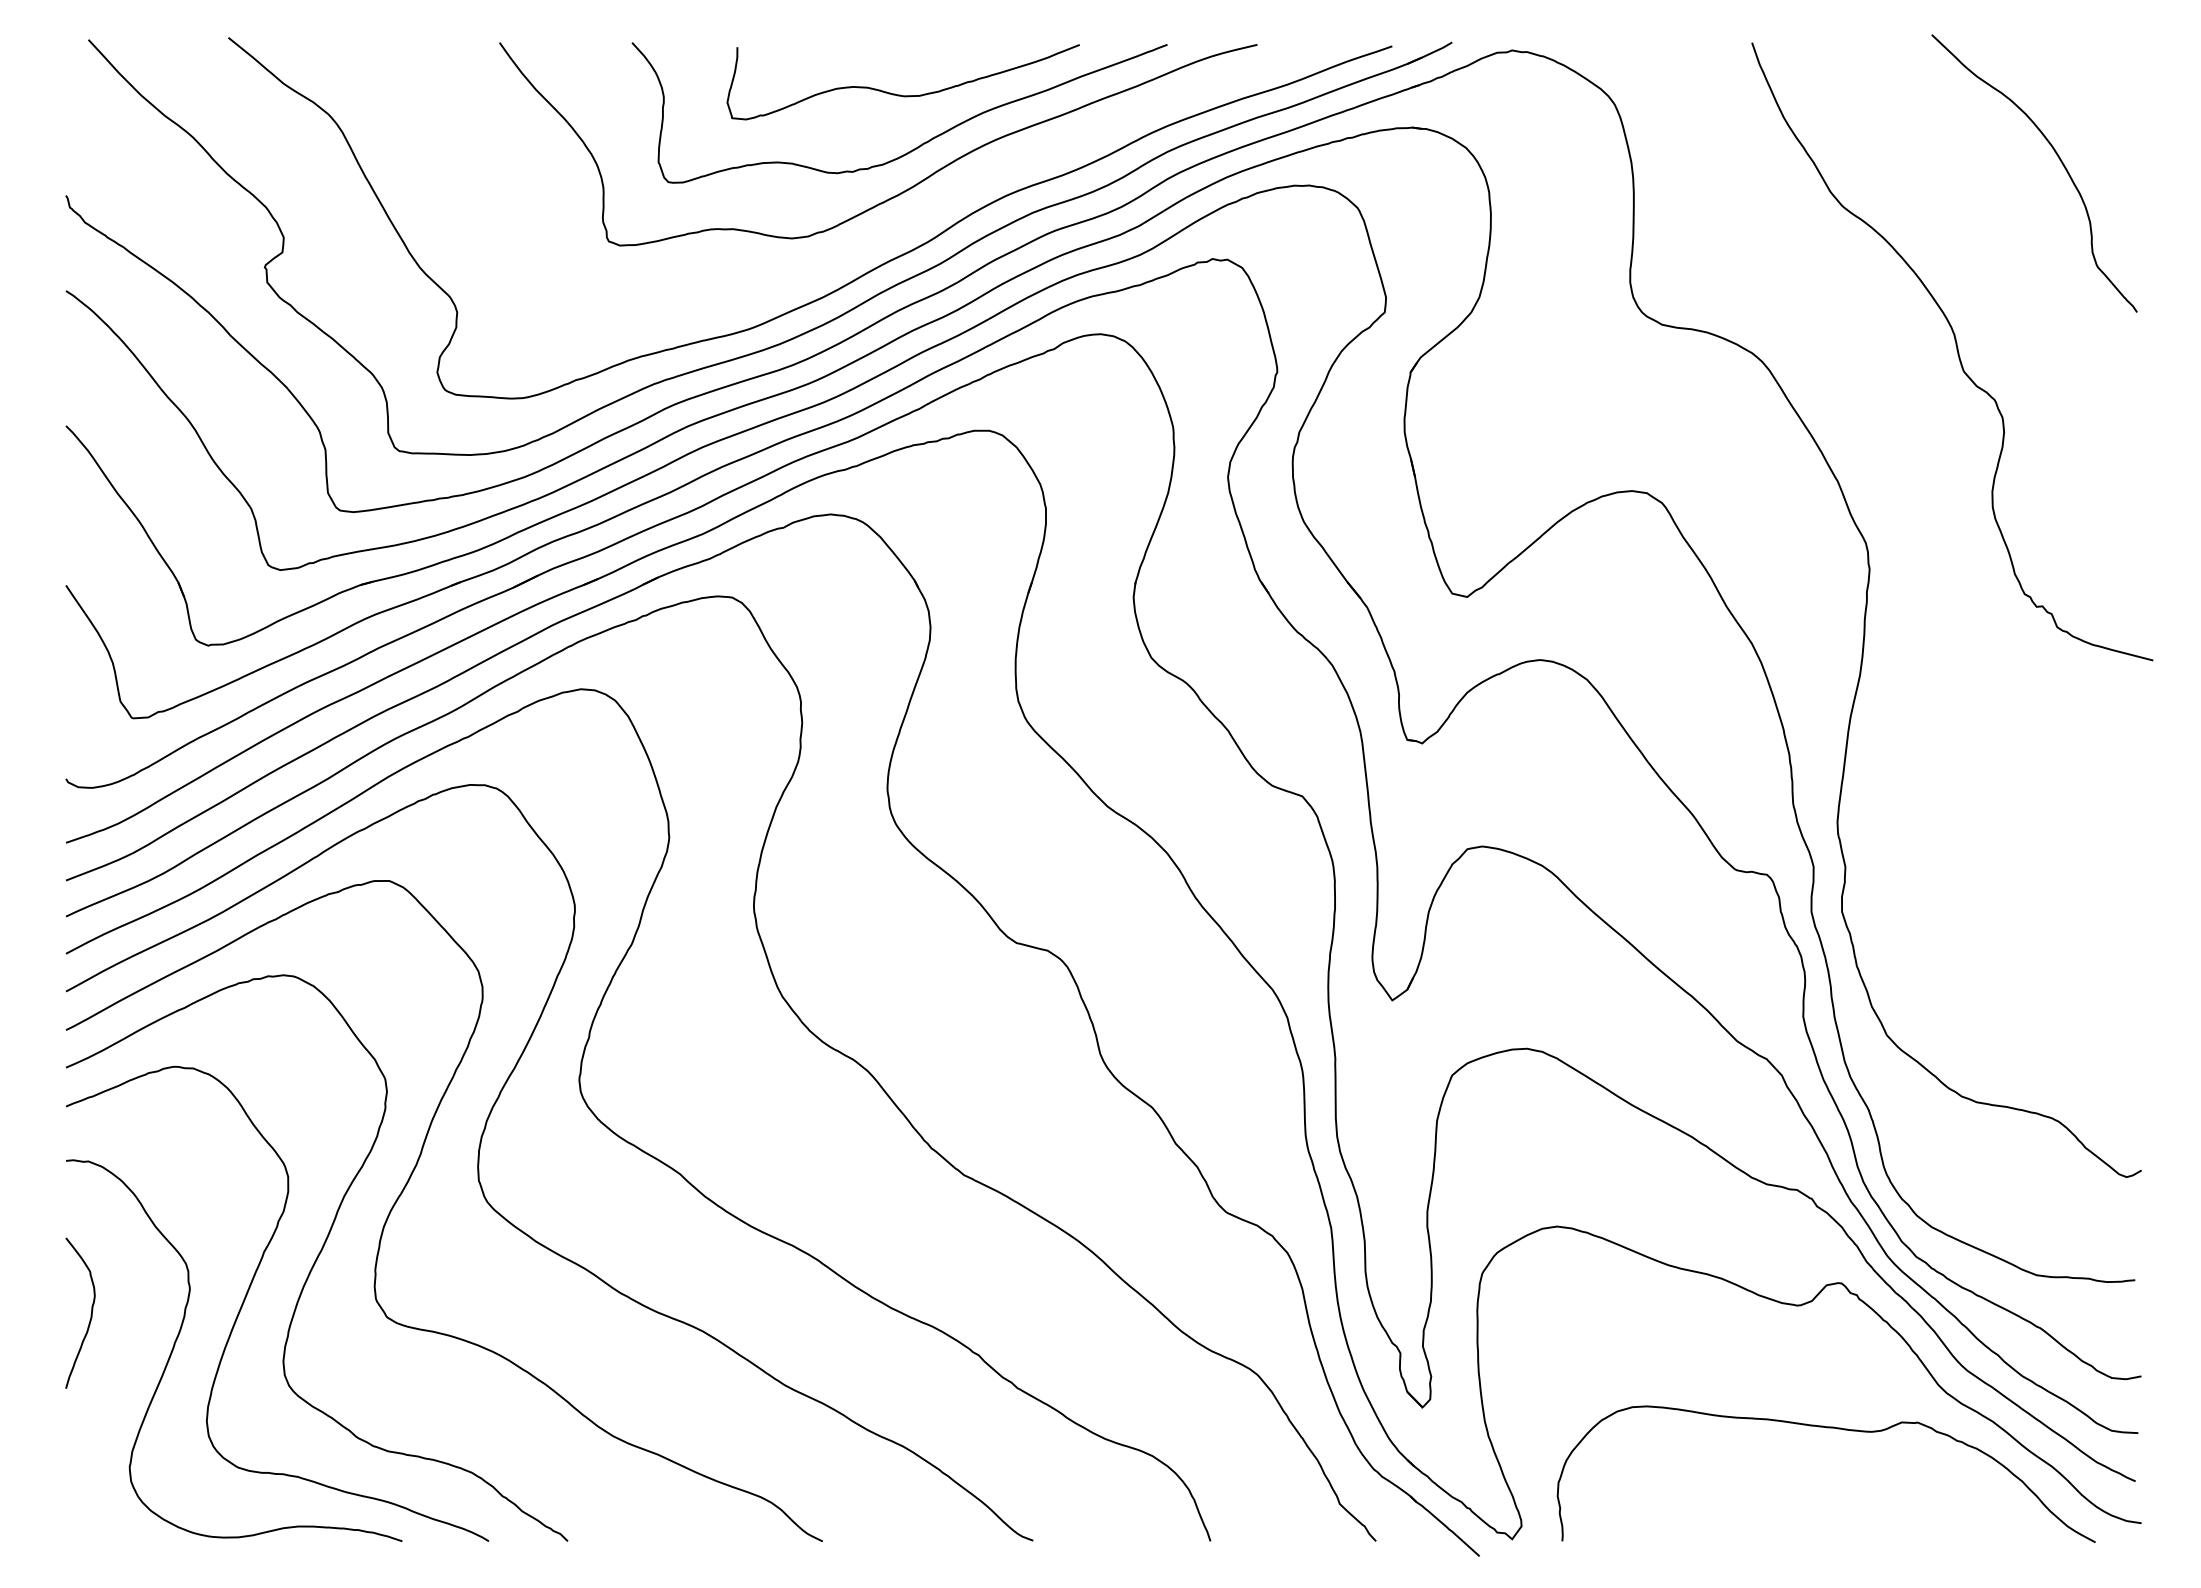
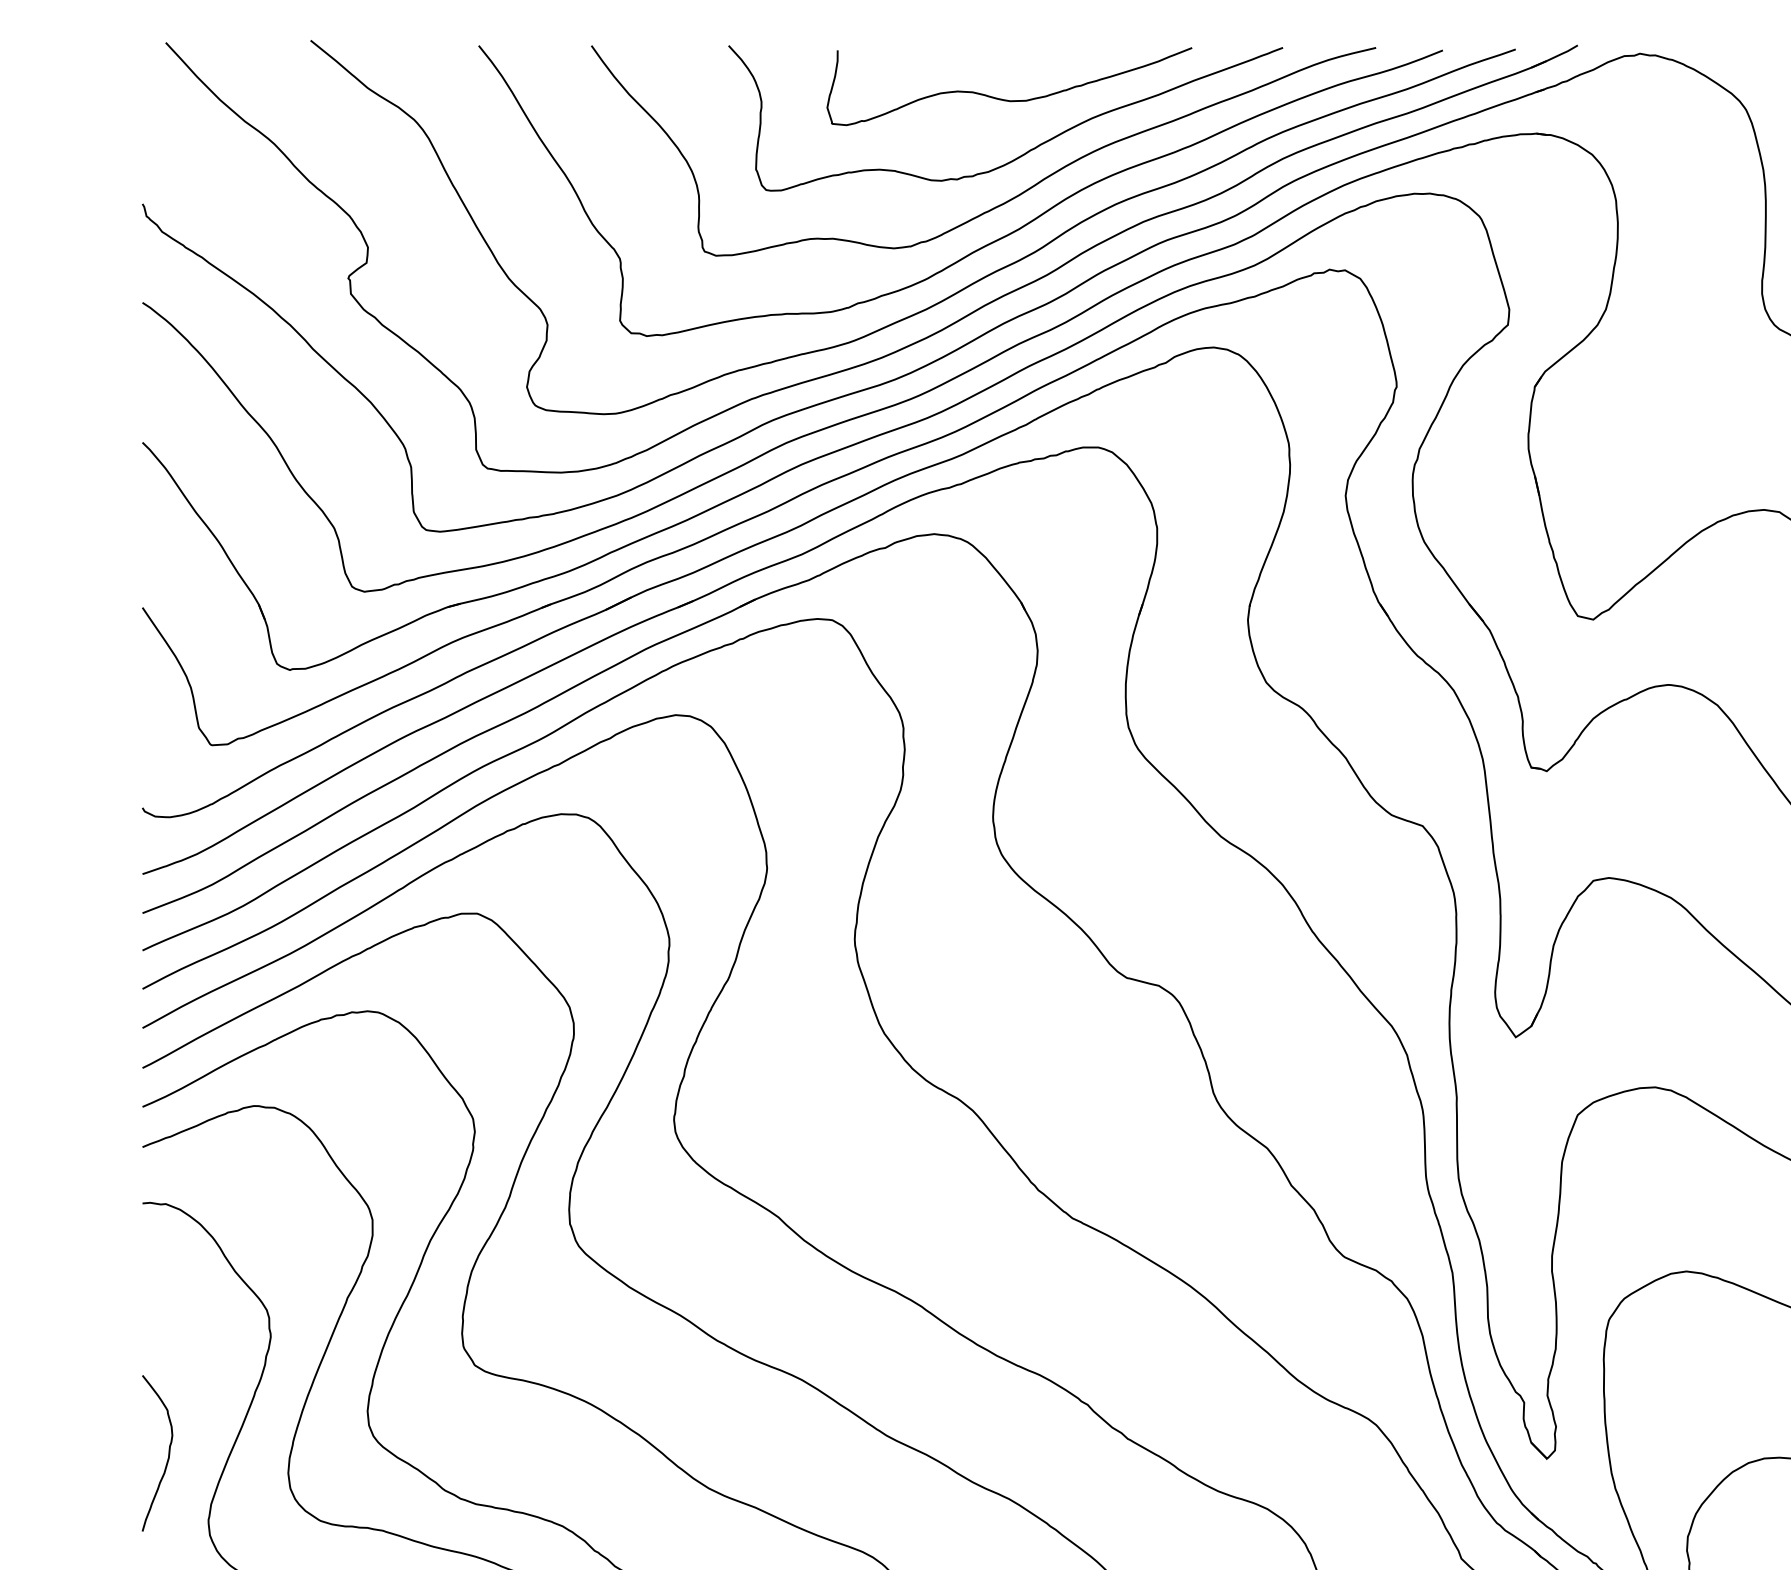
curve: (881, 234) -> (986, 244), added
curve: (90, 1314) -> (167, 1454), moved

